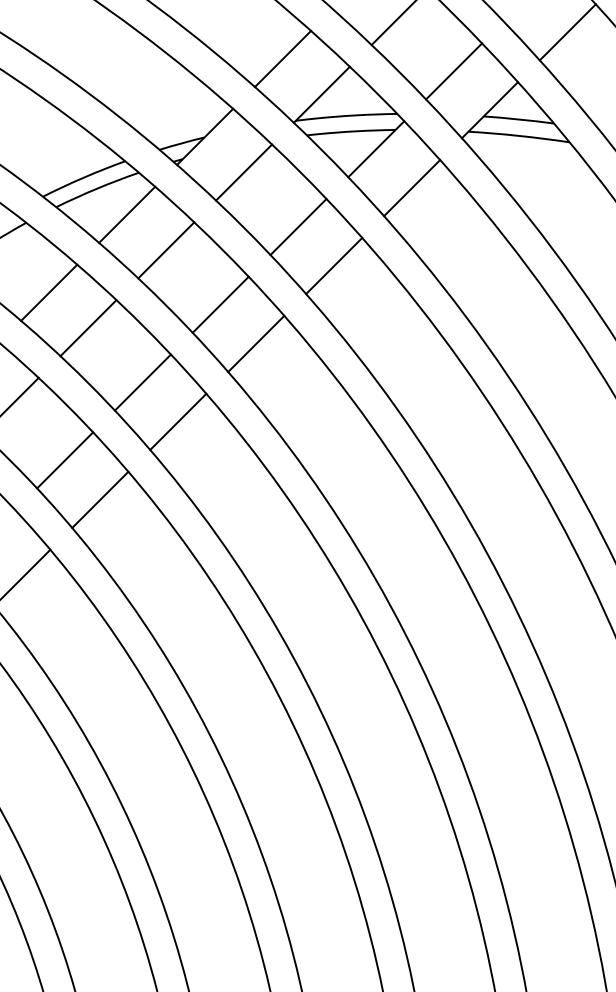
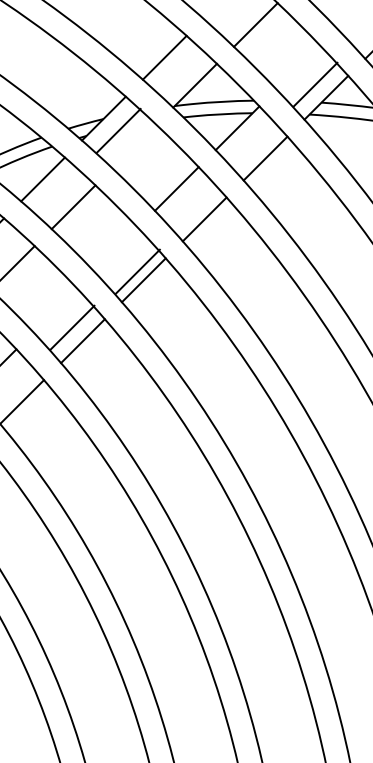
line: (454, 71) -> (315, 84), moved
line: (244, 172) -> (119, 130), moved
line: (220, 304) -> (137, 271), moved
line: (142, 382) -> (72, 327), moved

